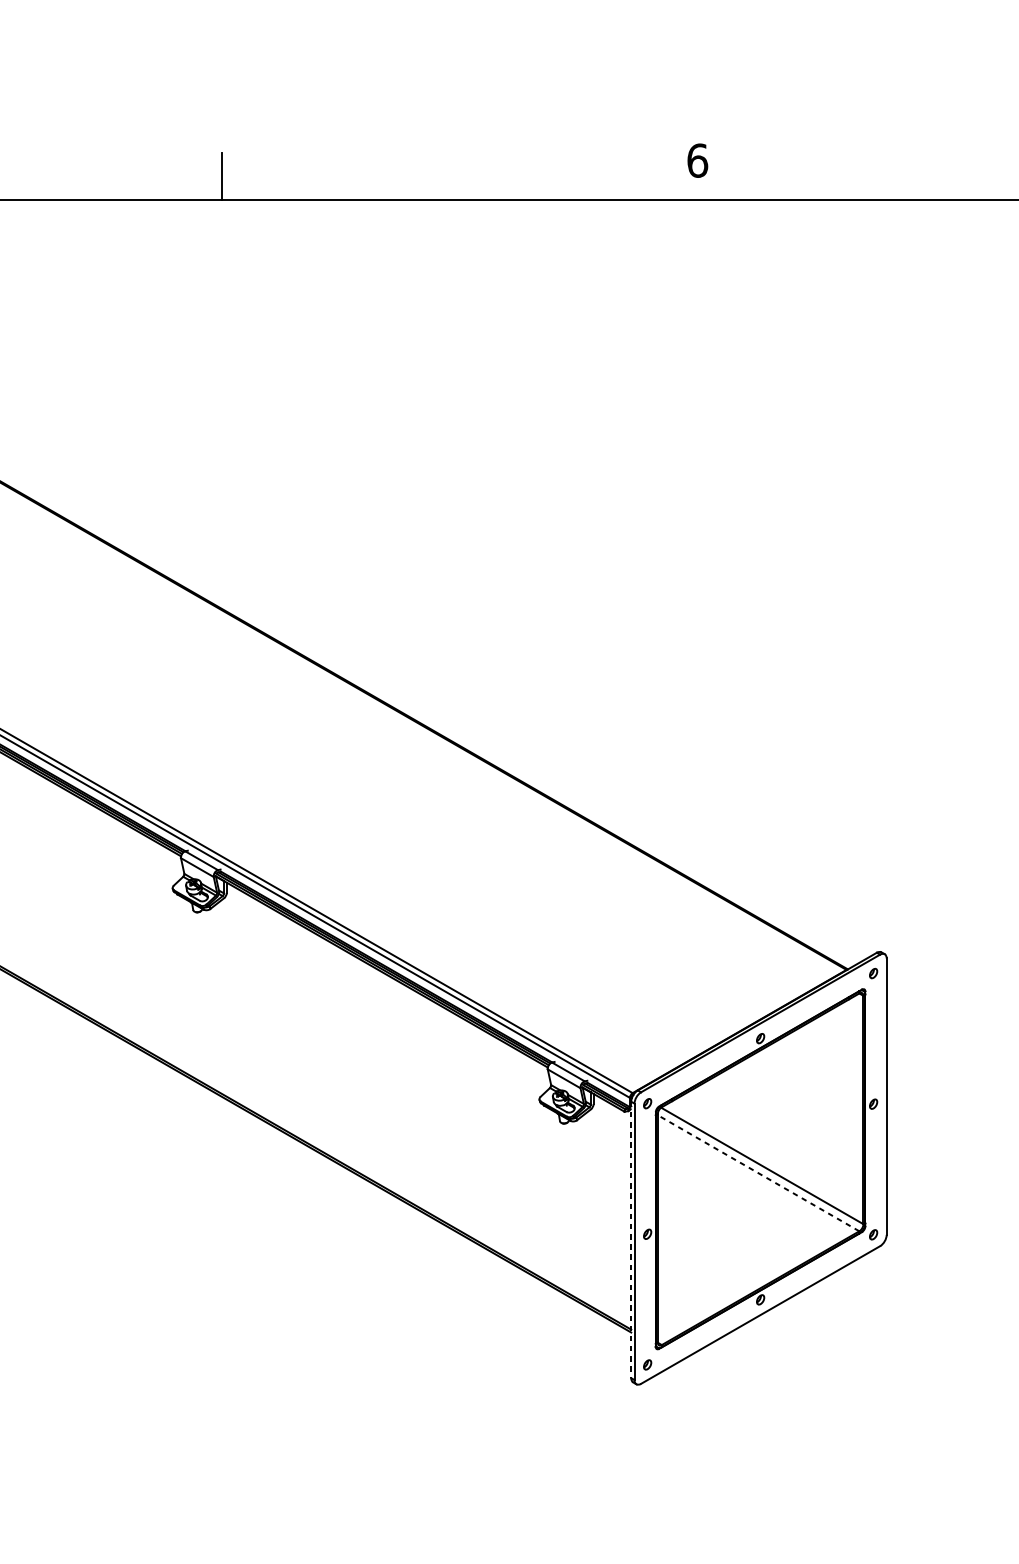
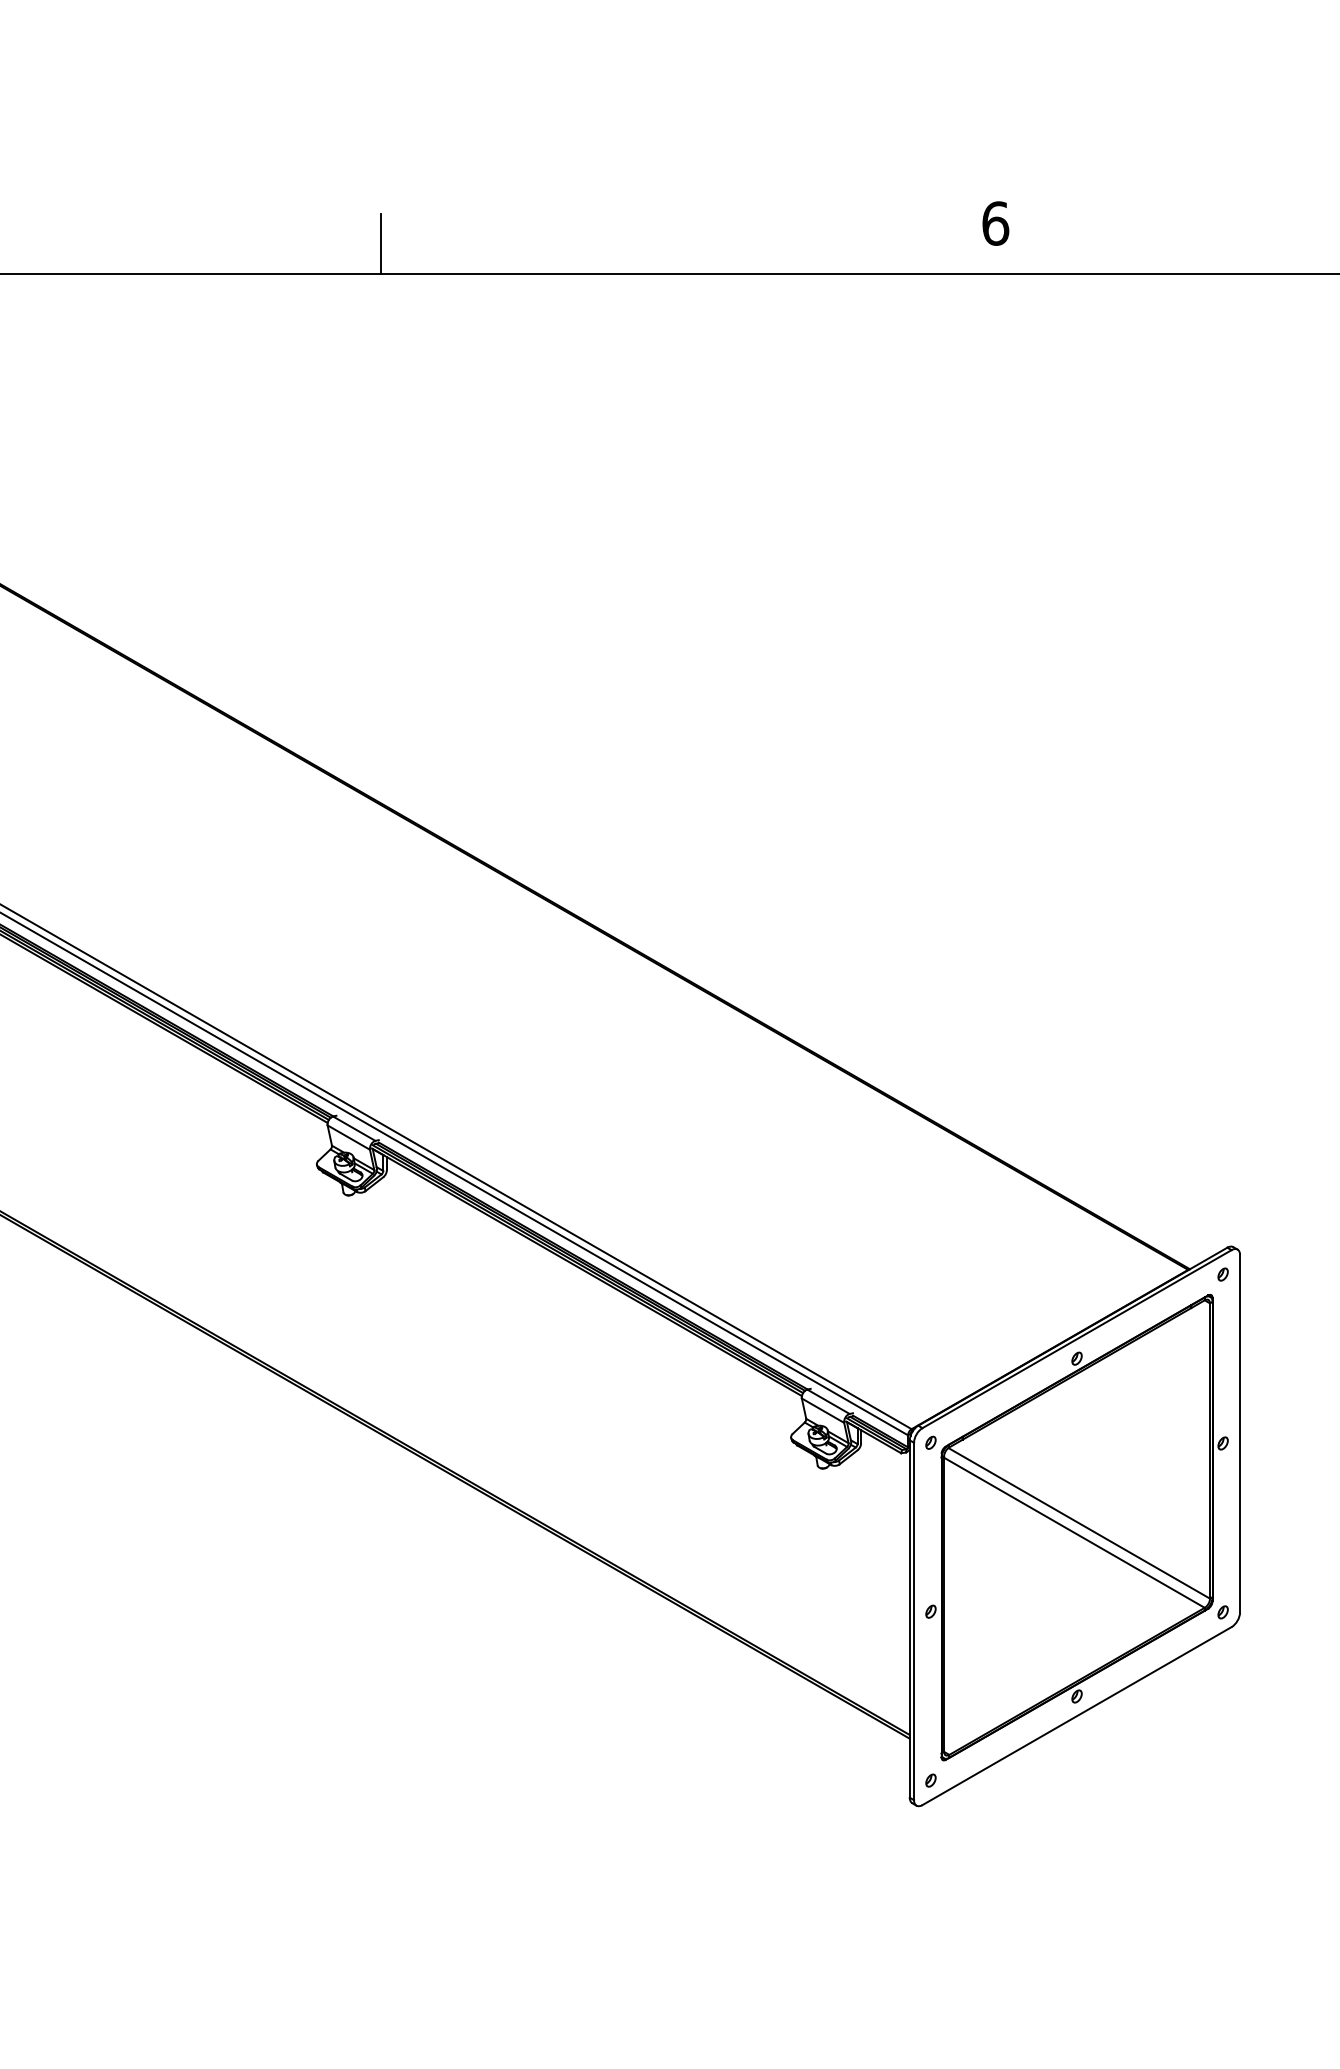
line: (757, 1173) -> (1073, 1532), dashed -> solid
line: (631, 1240) -> (909, 1619), dashed -> solid

